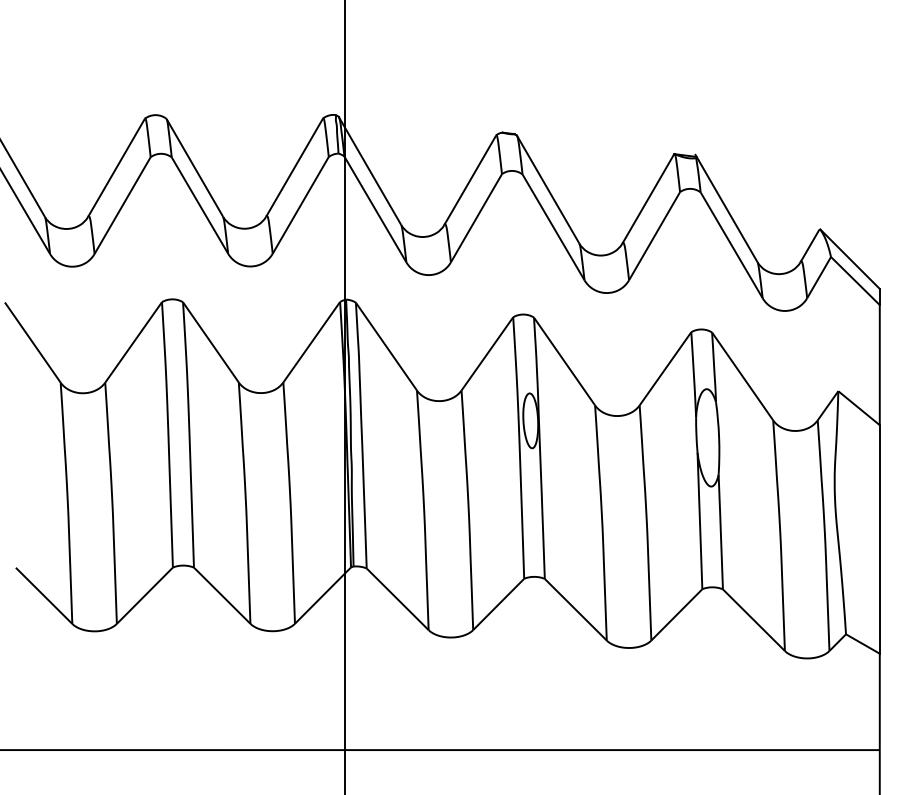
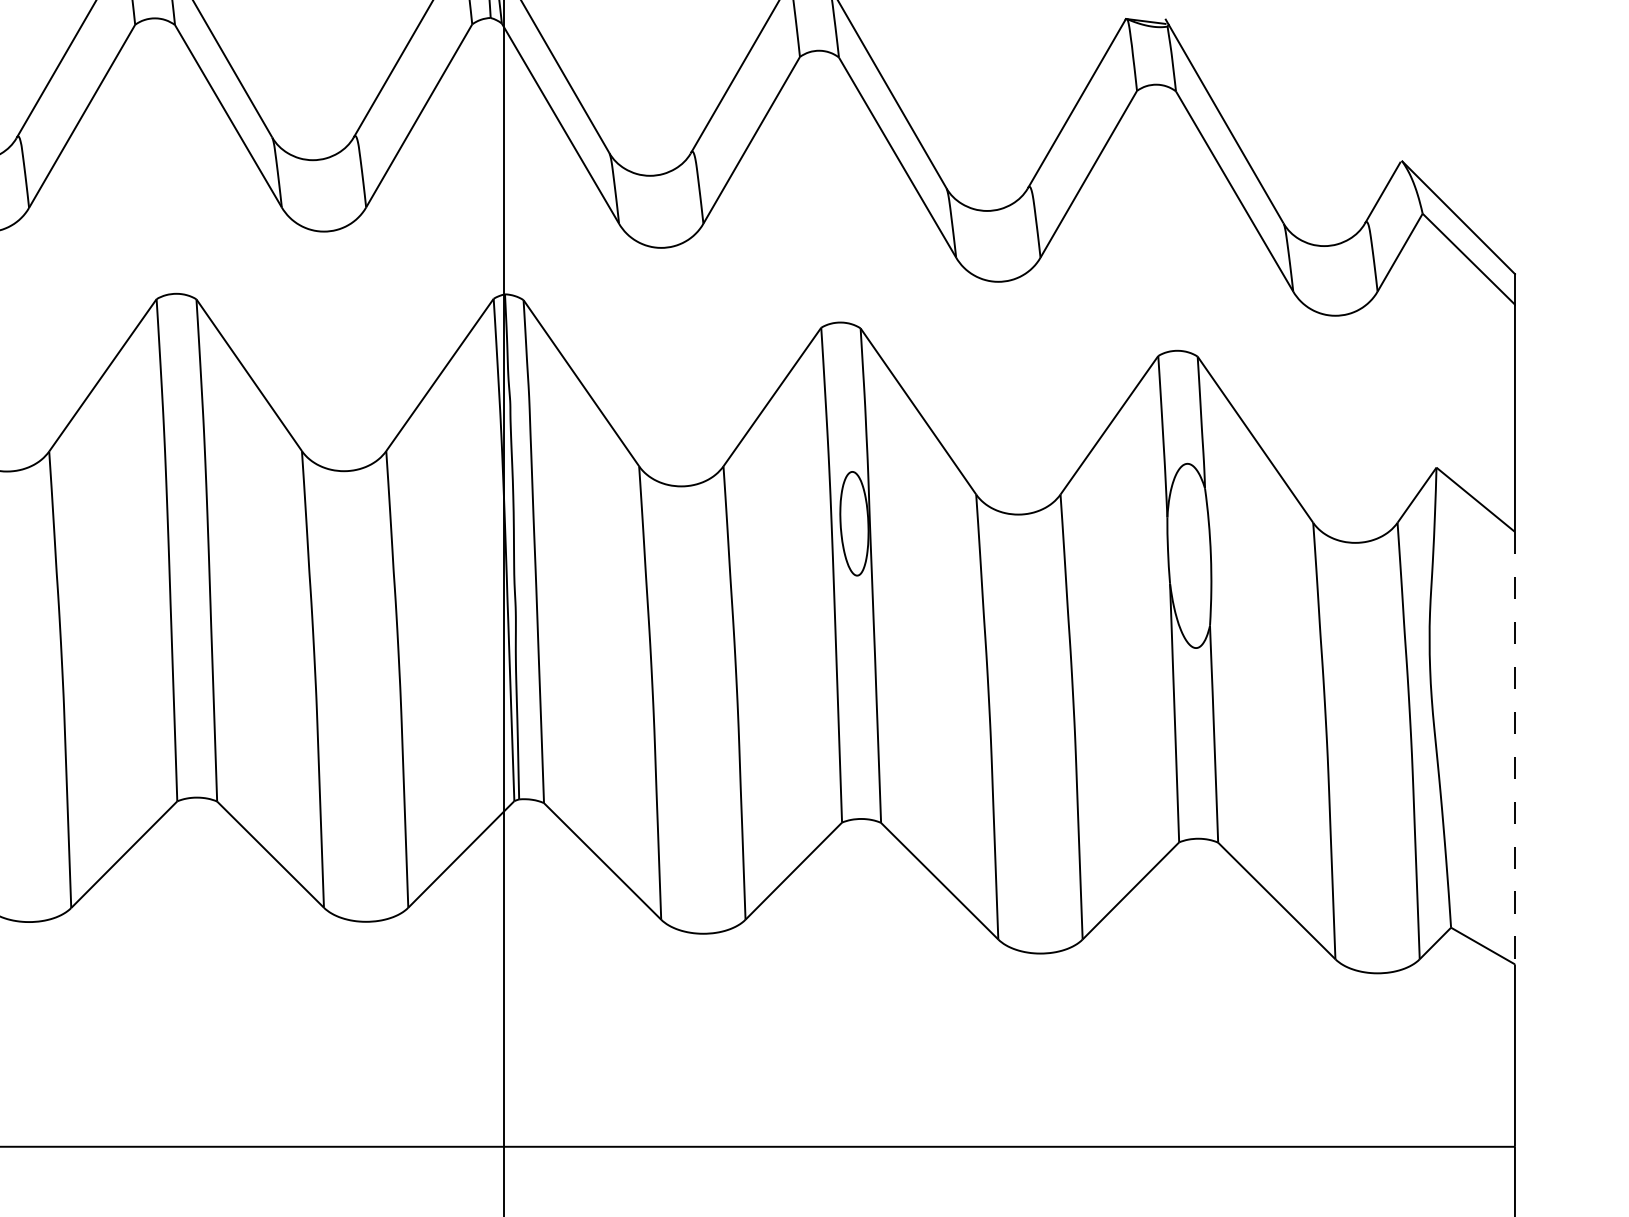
line: (879, 539) -> (1514, 748), solid -> dashed

